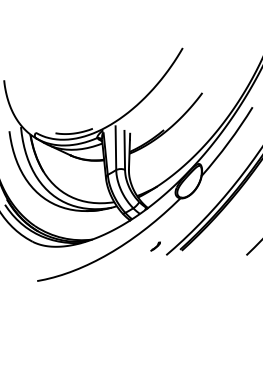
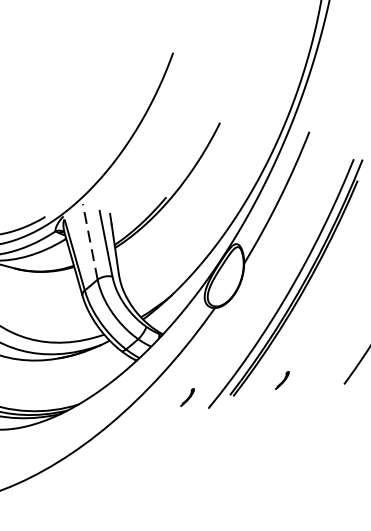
line: (115, 148) -> (89, 243), solid -> dashed
part: (211, 246) -> (282, 380), added

